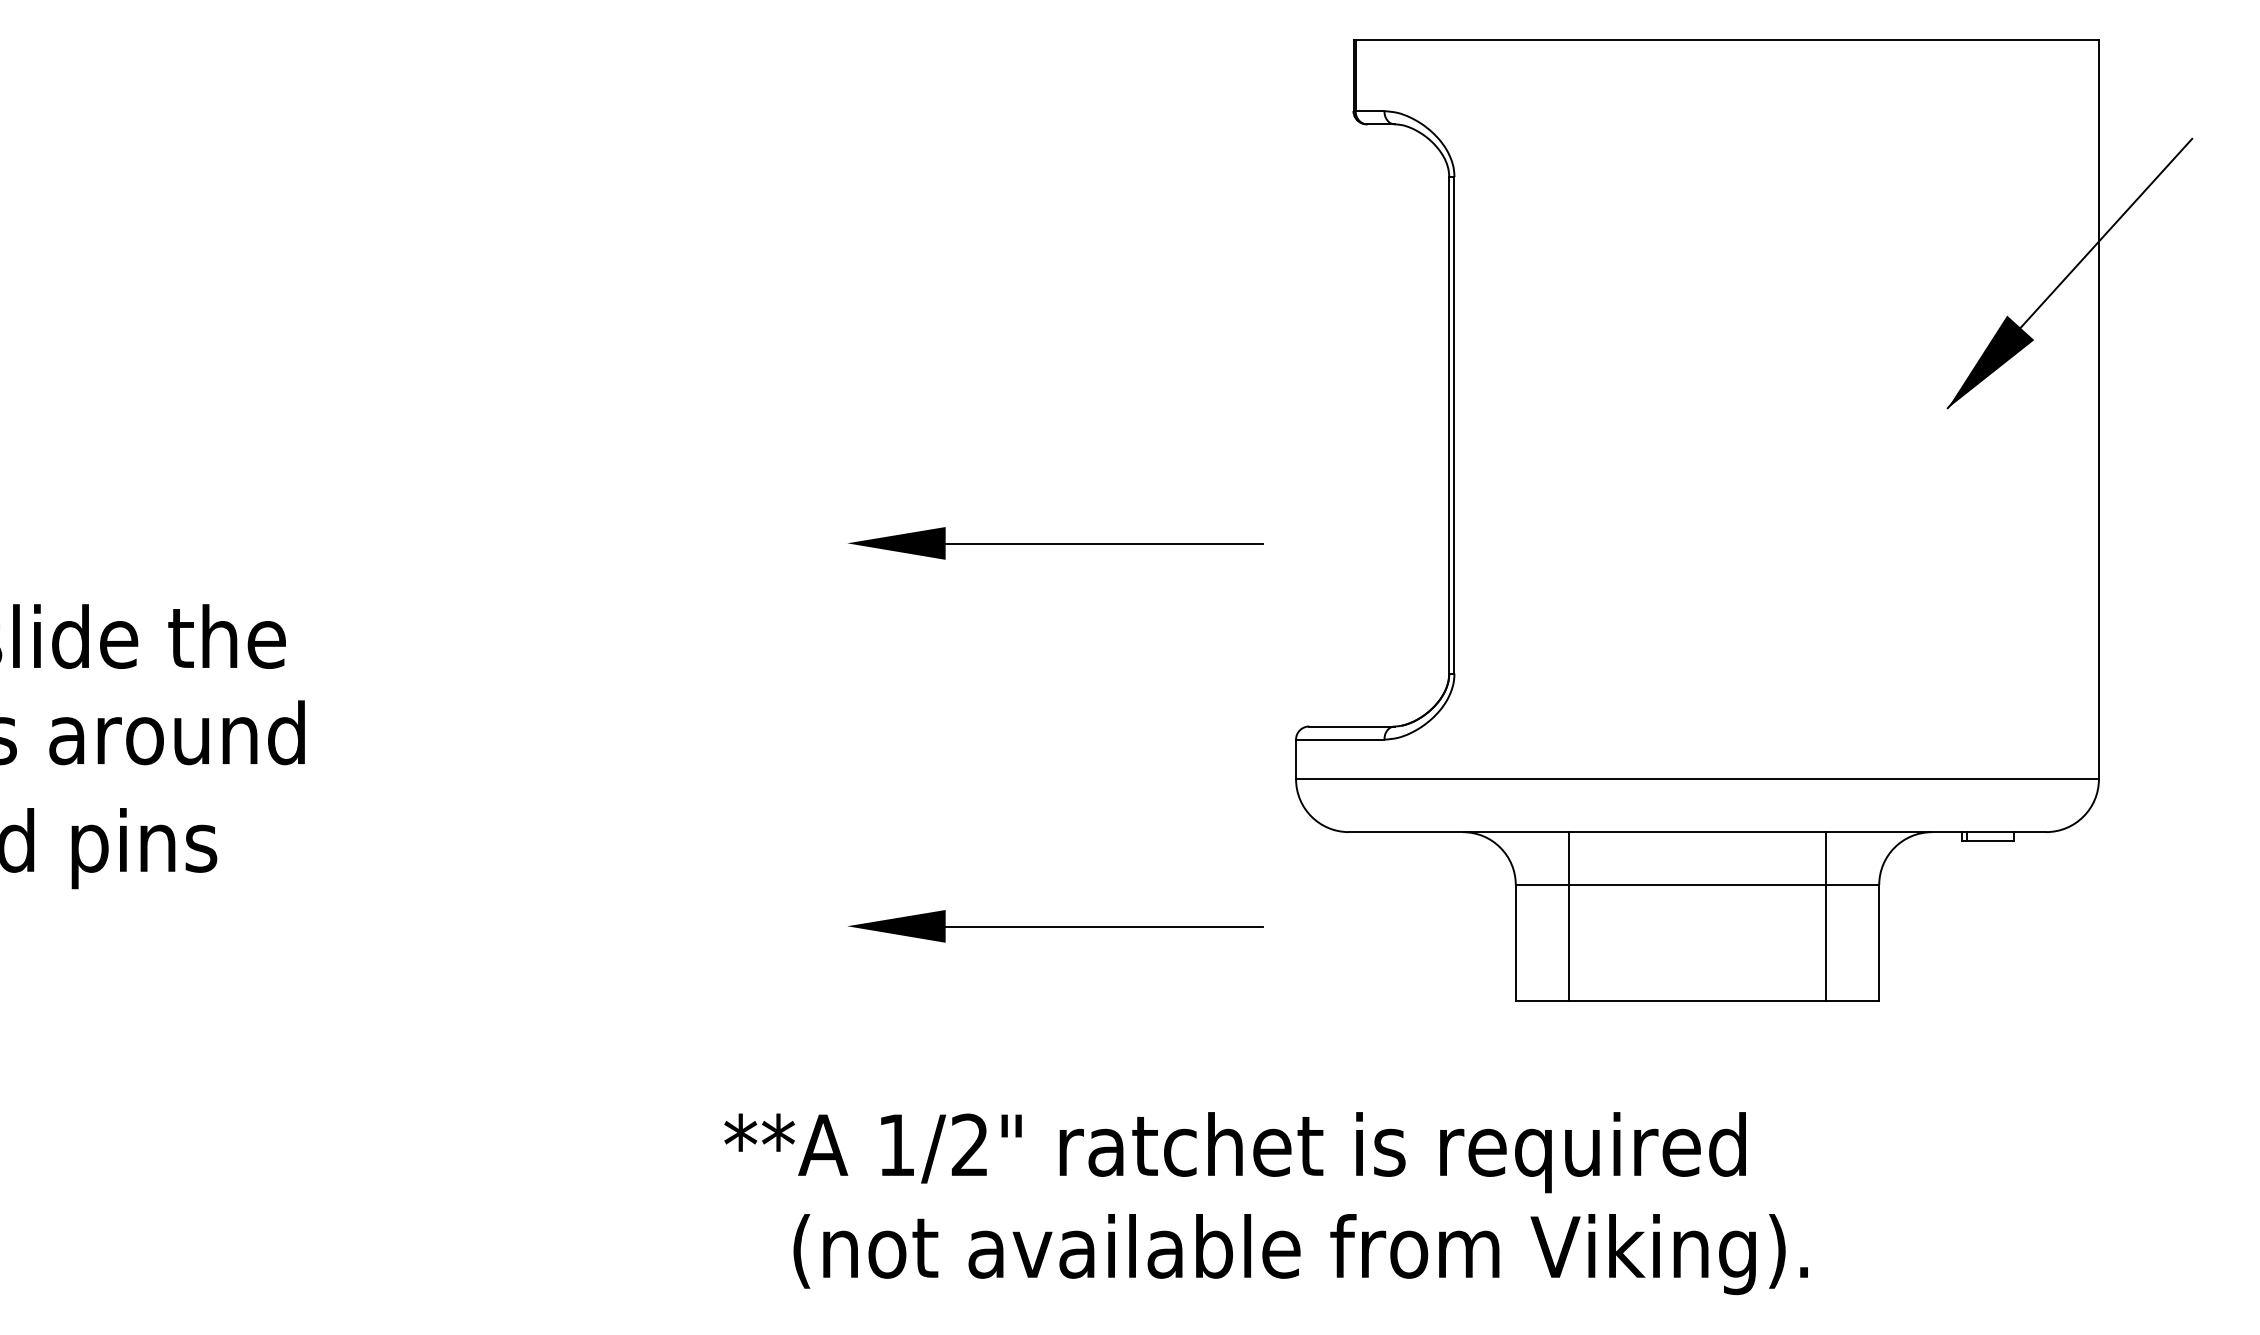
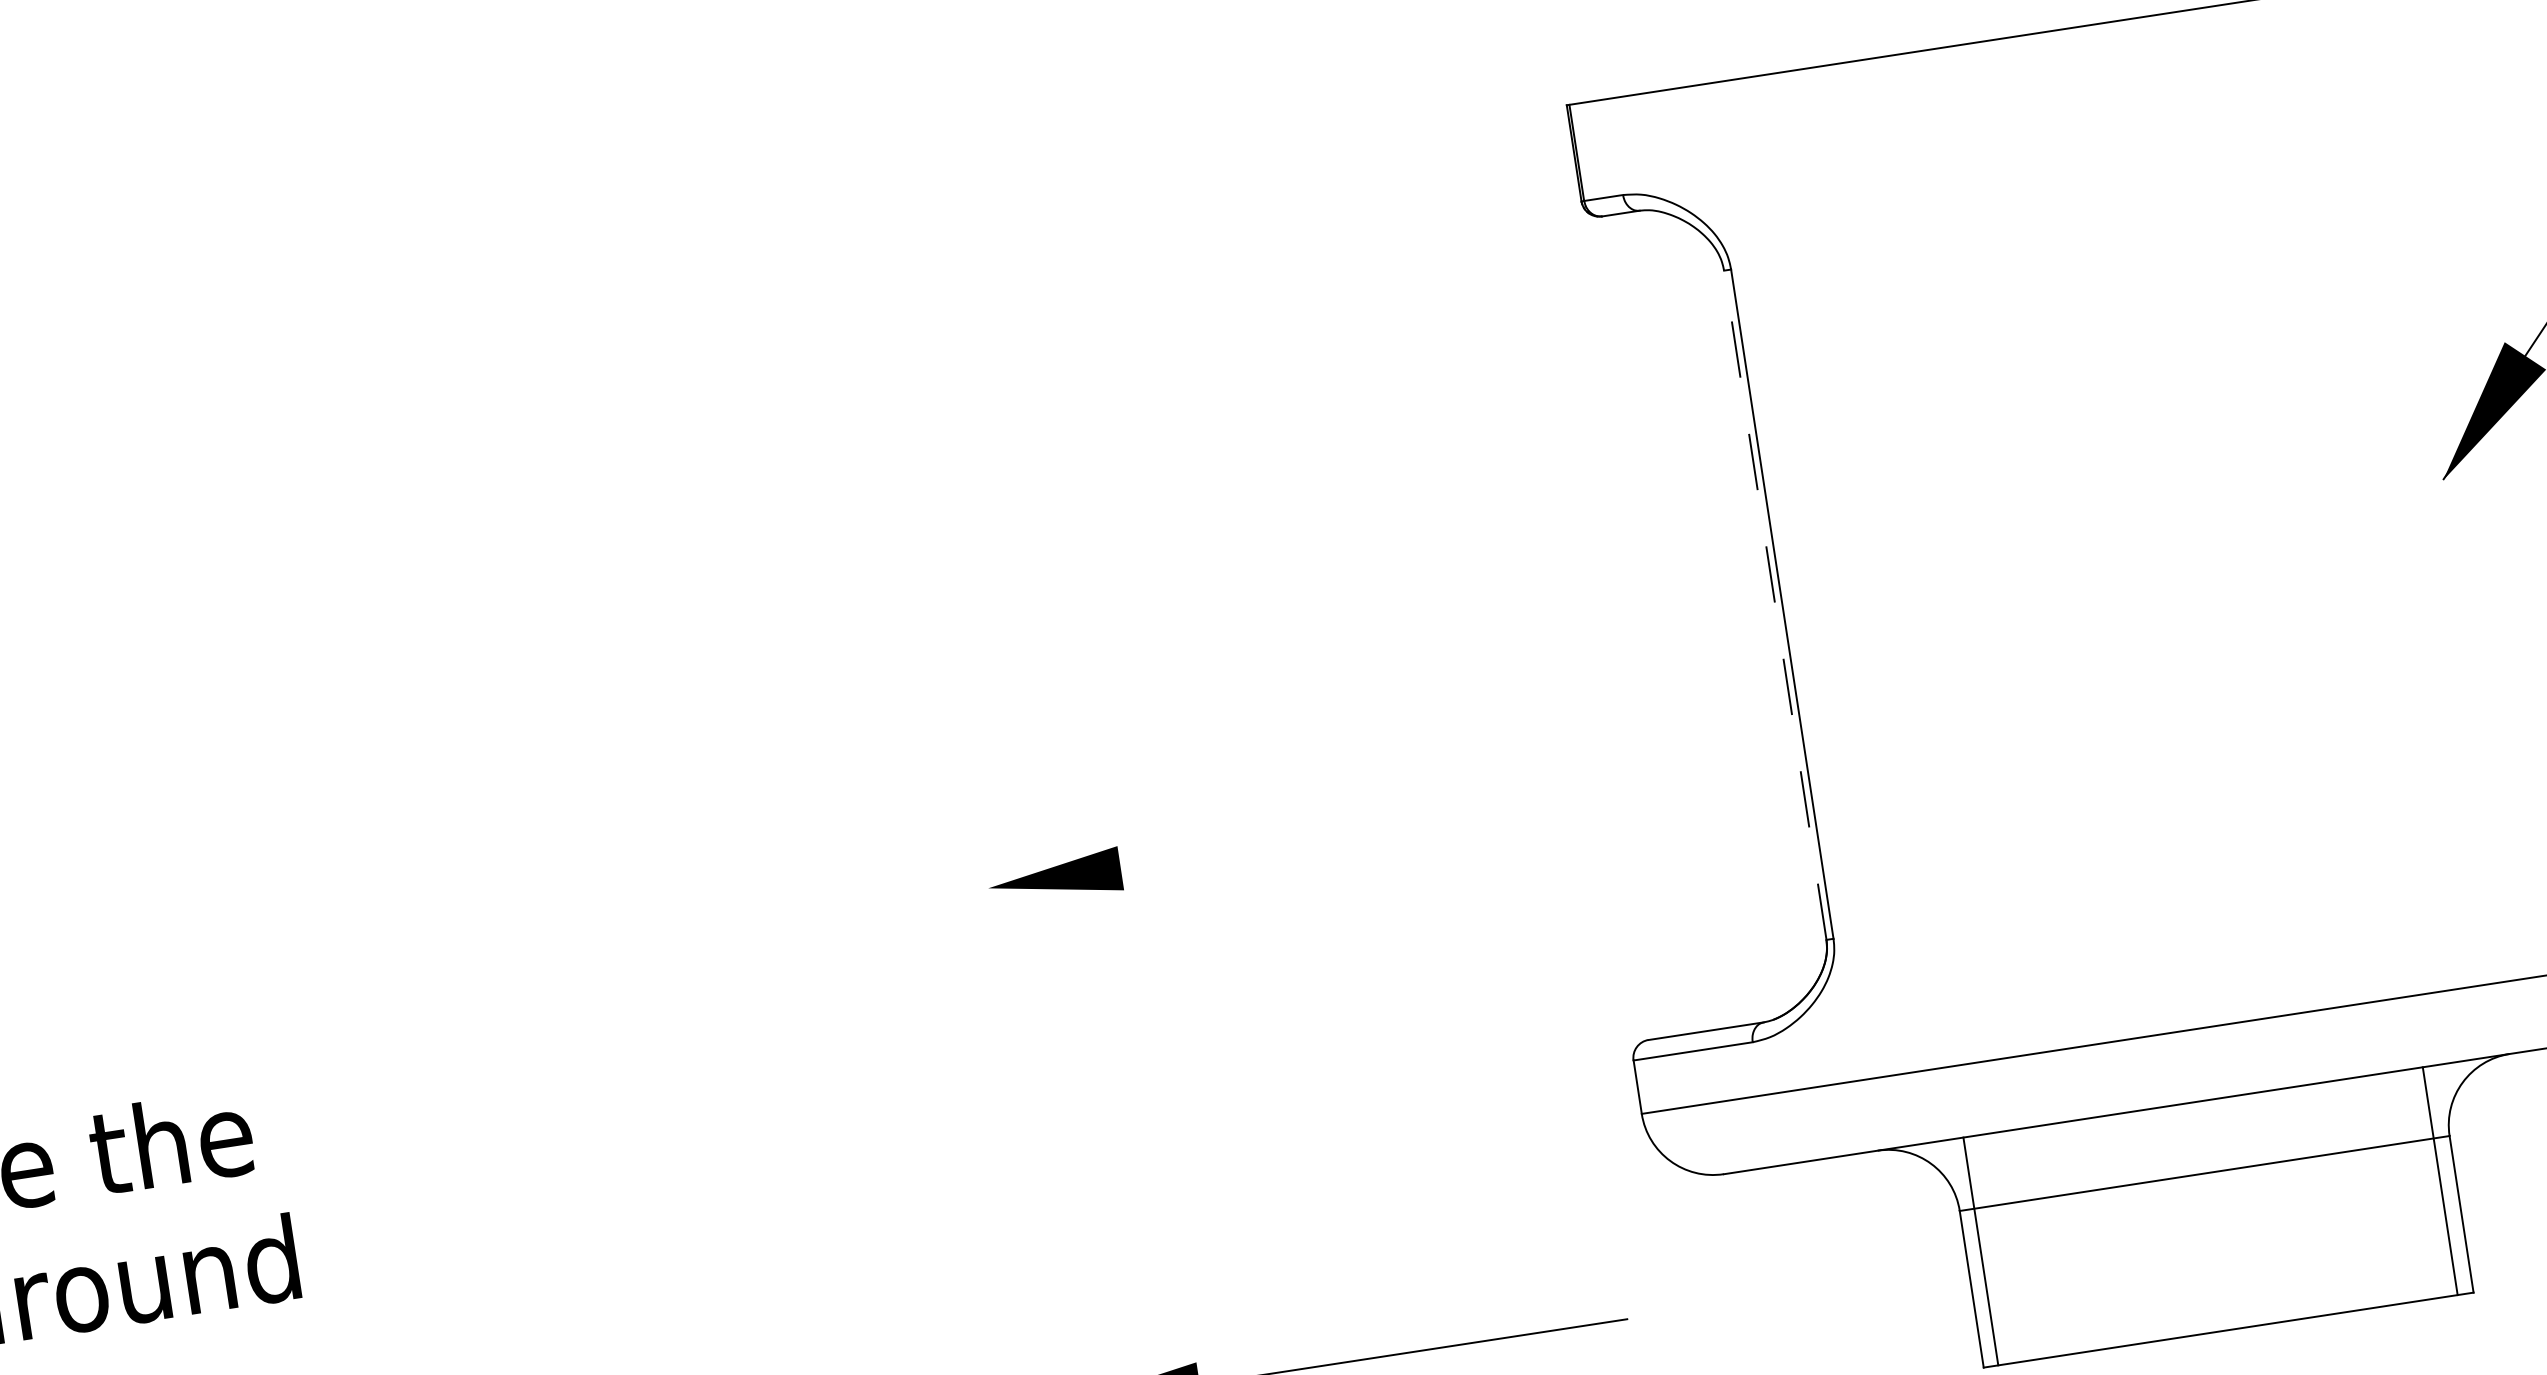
line: (1449, 424) -> (1775, 603), solid -> dashed
line: (1071, 543) -> (1290, 842), removed
line: (1568, 916) -> (1980, 1251), moved
line: (1826, 916) -> (2440, 1180), moved

